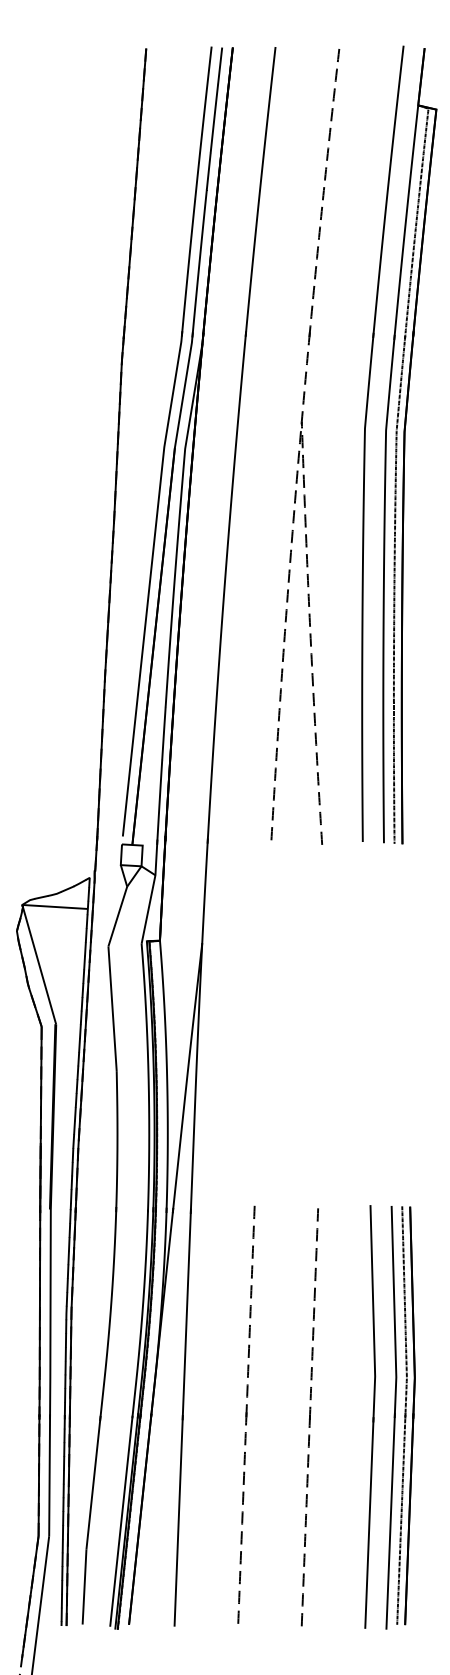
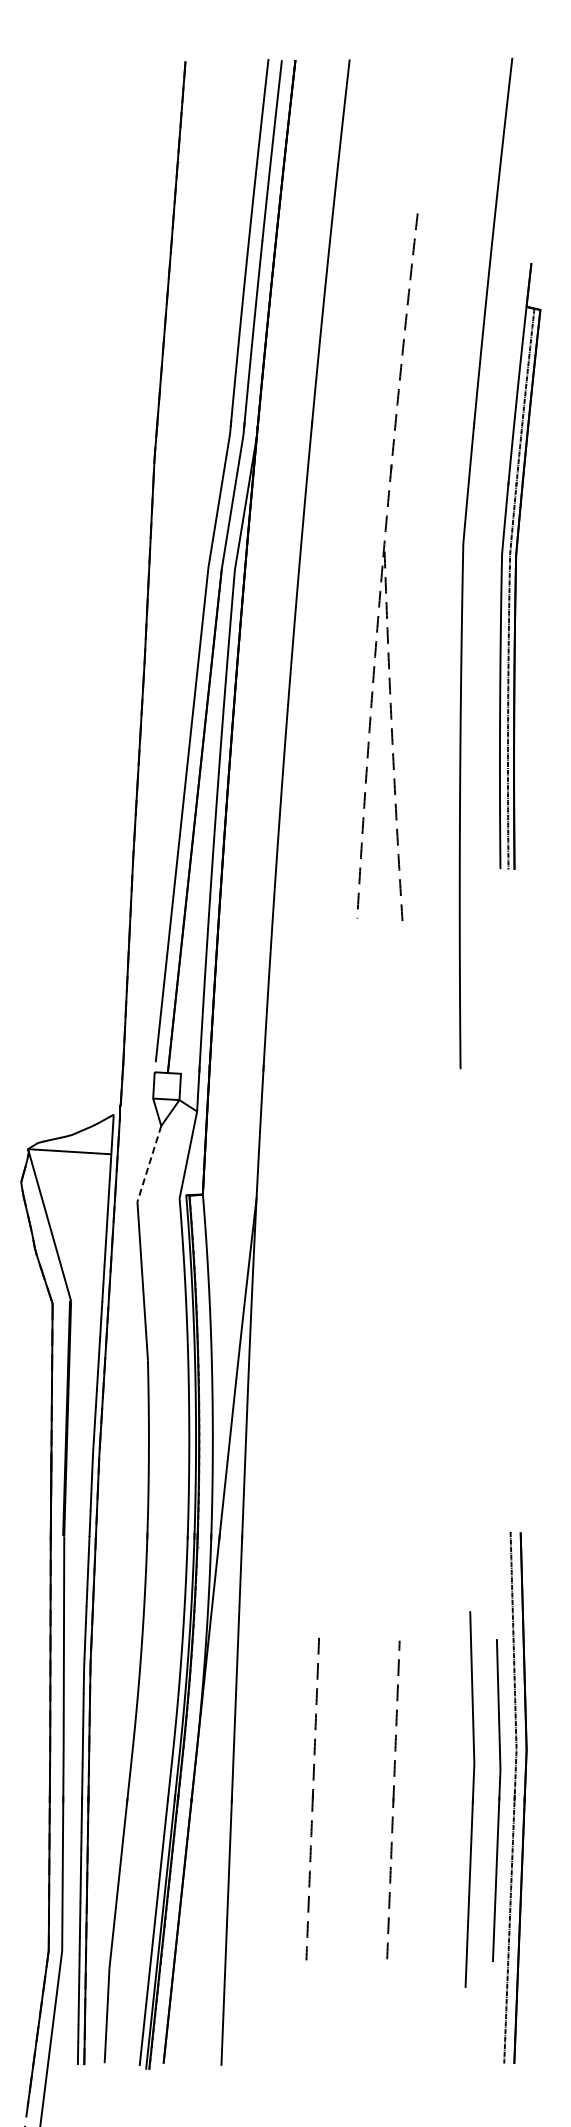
part: (305, 446) -> (387, 566), size x0.7
part: (409, 446) -> (519, 566), size x0.6
line: (117, 916) -> (149, 1163), solid -> dashed
part: (246, 1415) -> (312, 1797), size x0.6
part: (310, 1416) -> (393, 1799), size x0.6
part: (369, 1416) -> (469, 1799), size x0.7
part: (391, 1417) -> (496, 1800), size x0.6

